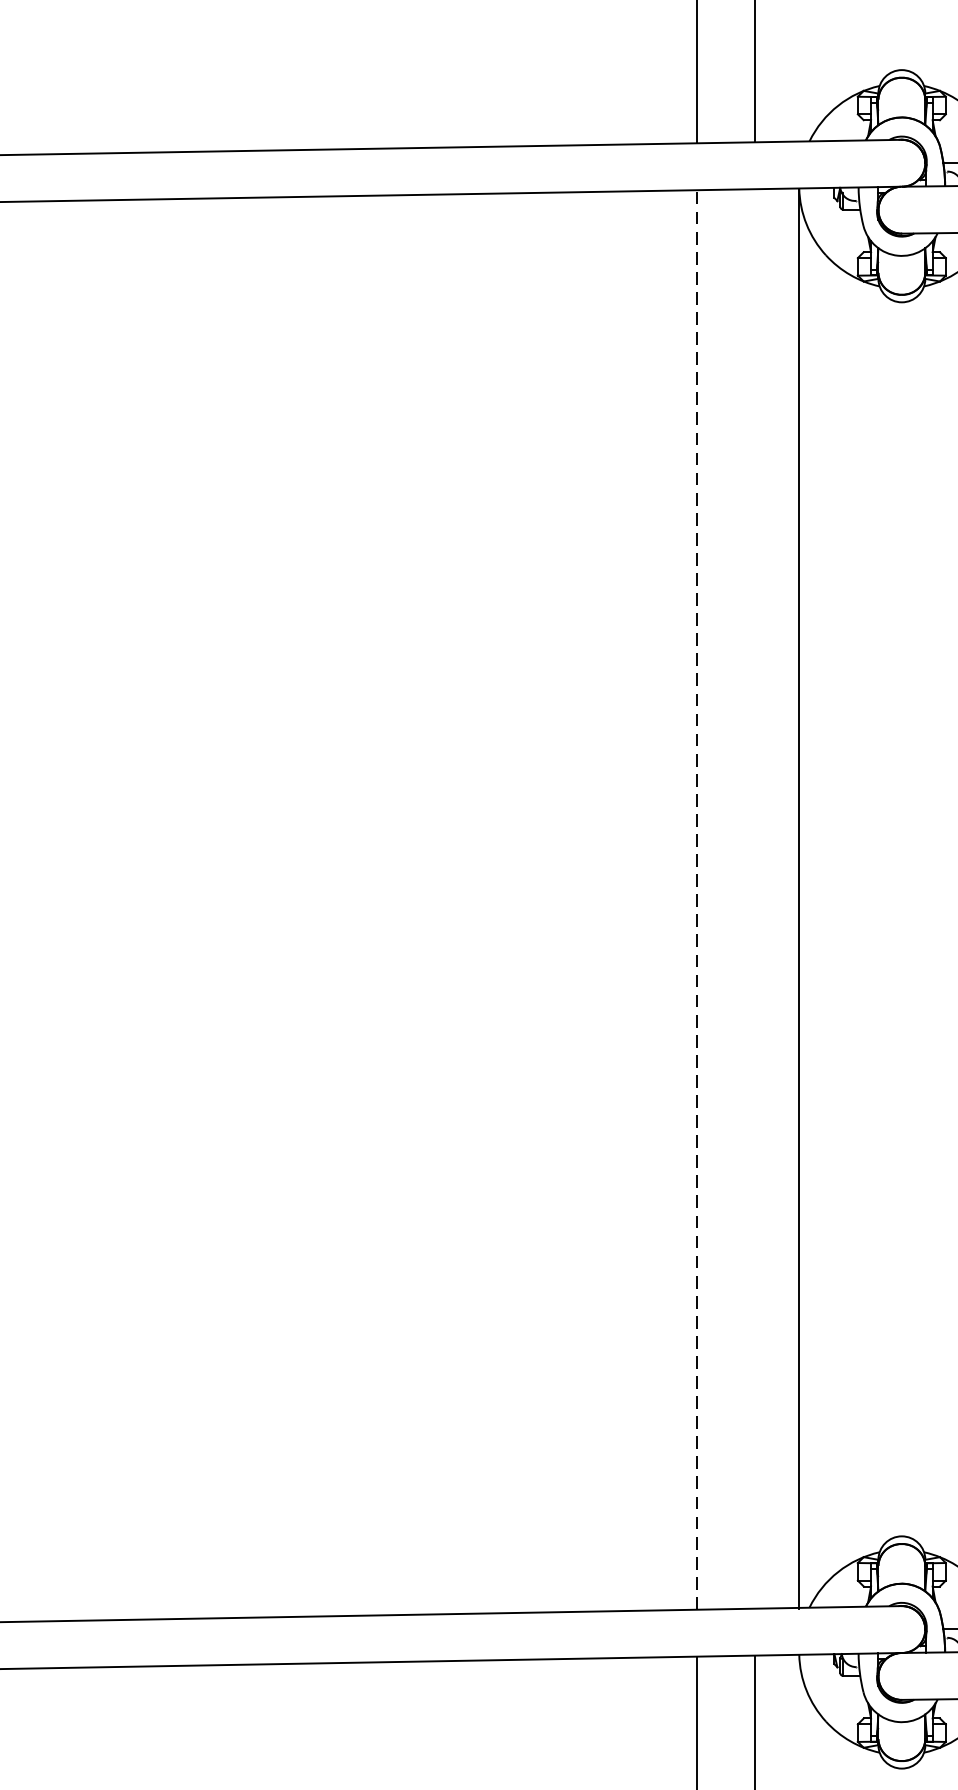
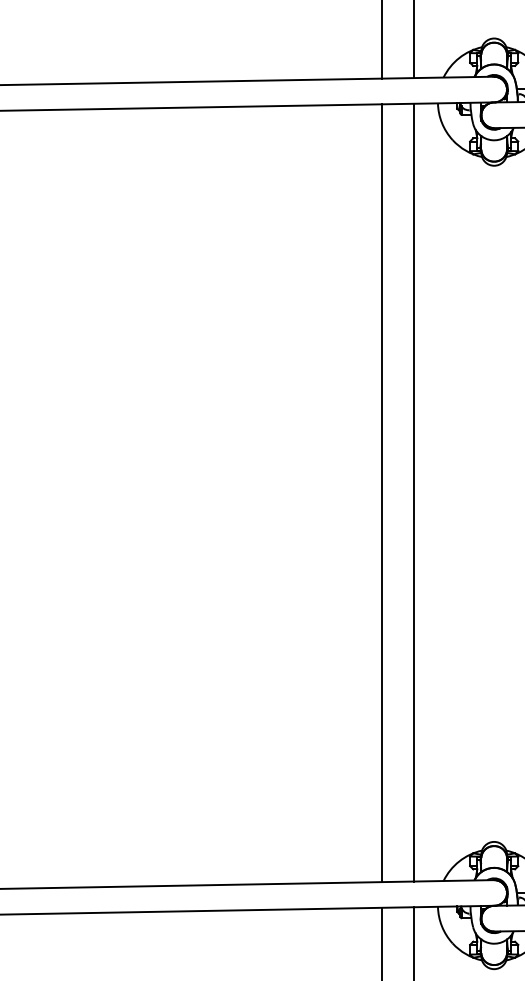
line: (798, 898) -> (413, 492), moved
line: (696, 900) -> (381, 493), dashed -> solid

